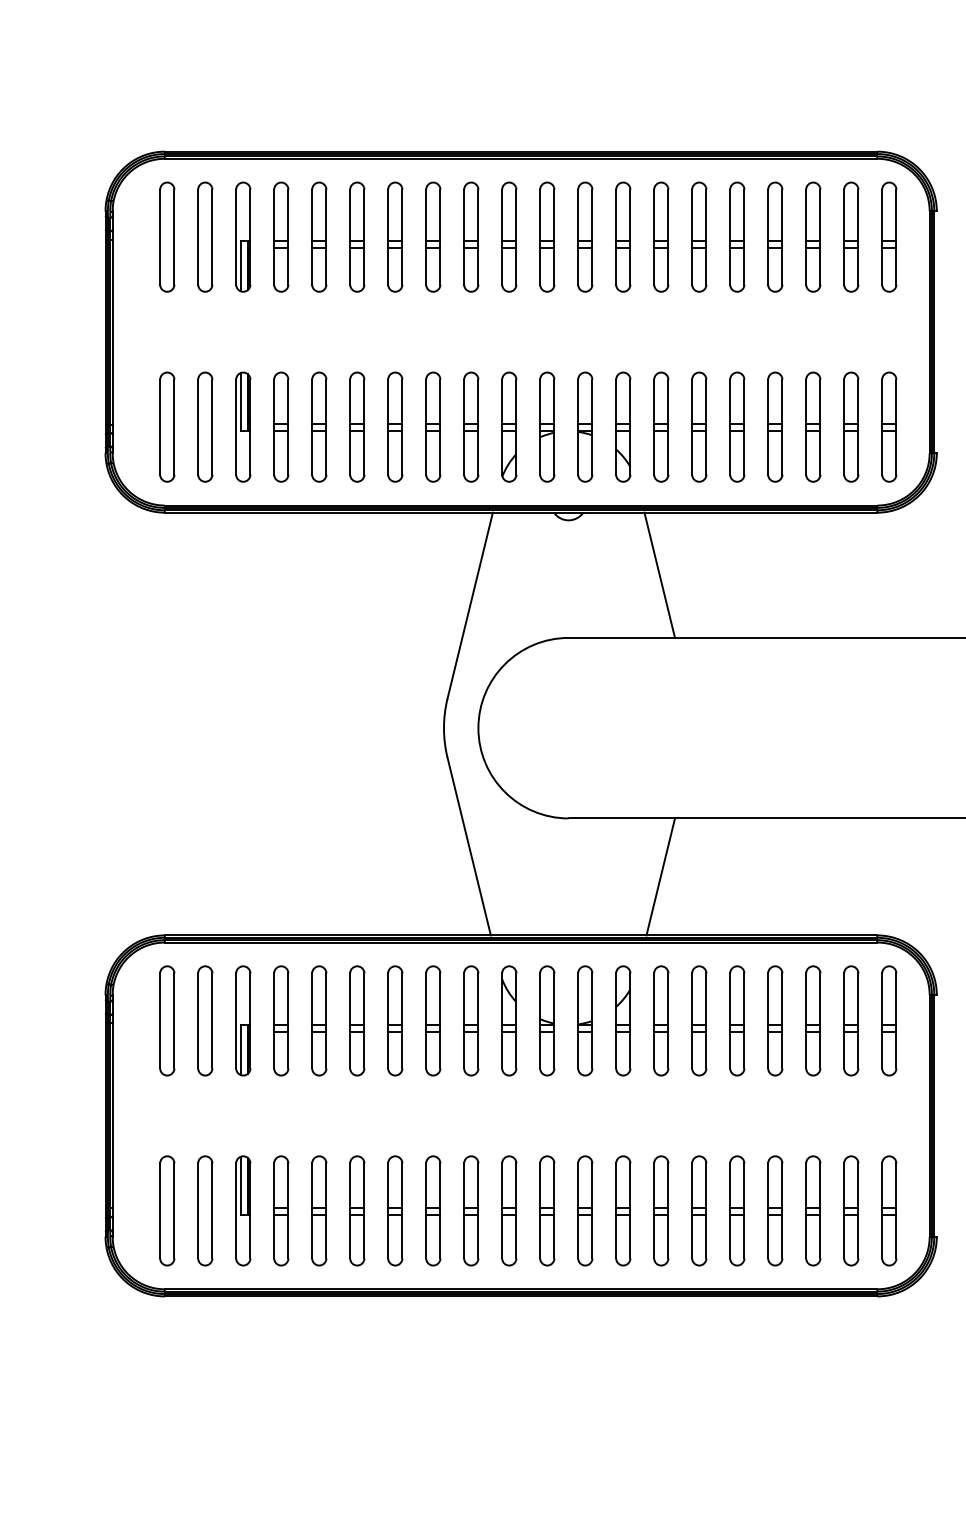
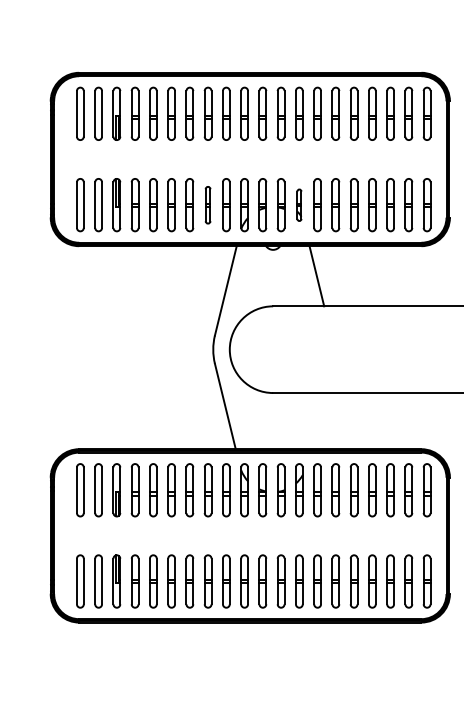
part: (431, 427) -> (207, 205), size x0.7
part: (623, 427) -> (299, 205), size x0.6
line: (661, 877) -> (317, 421), removed

